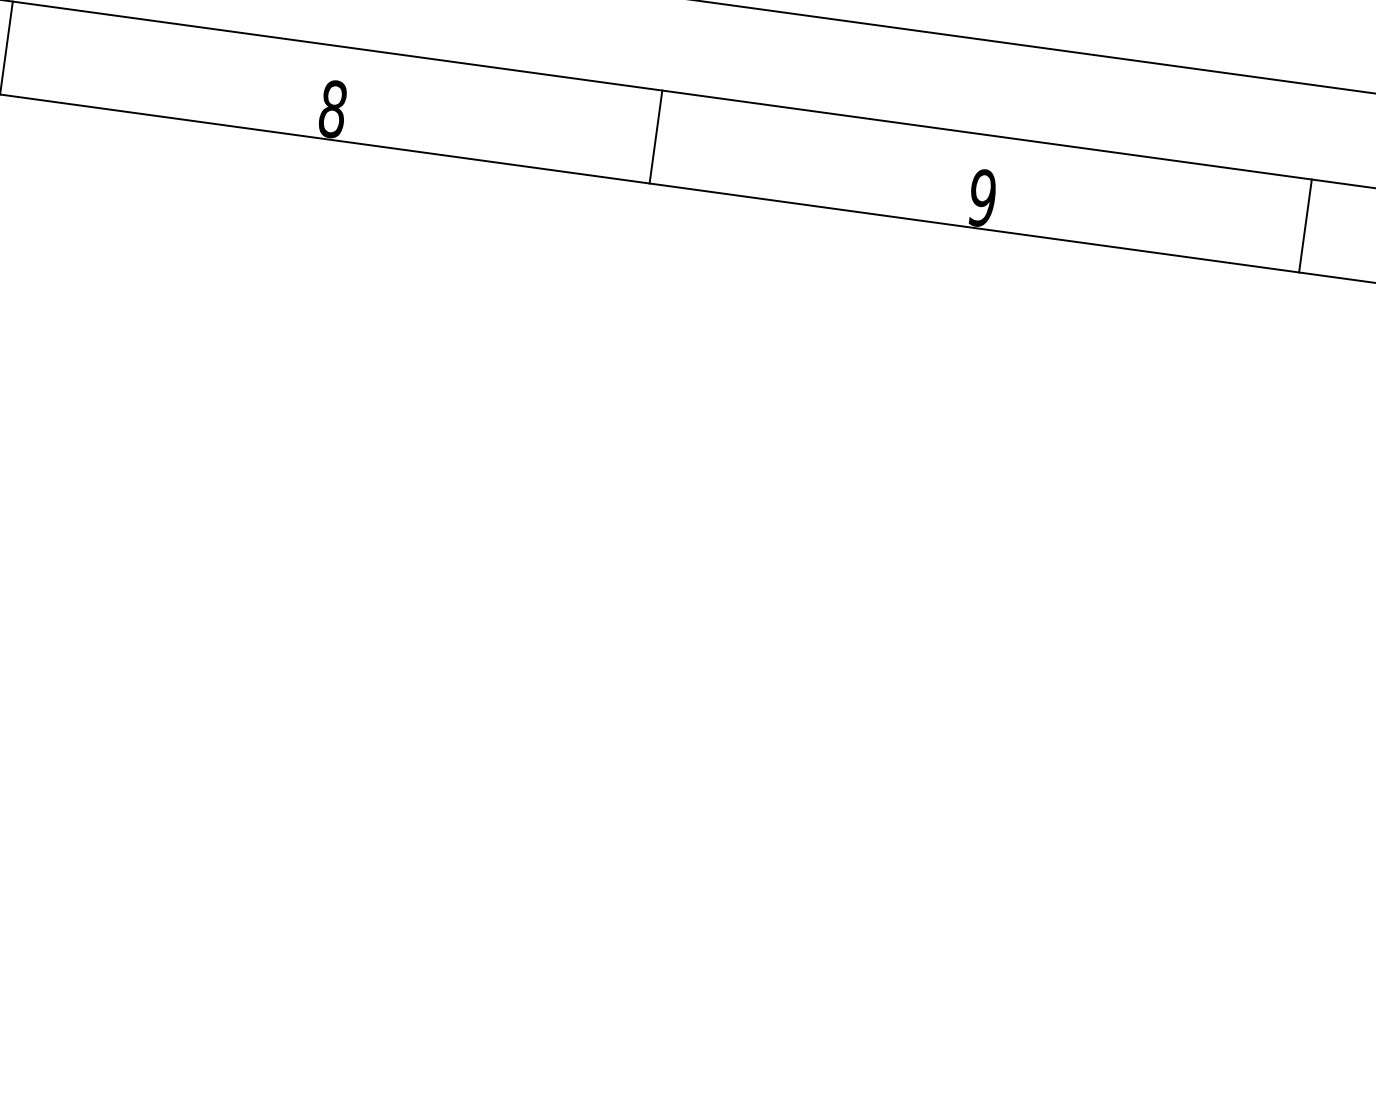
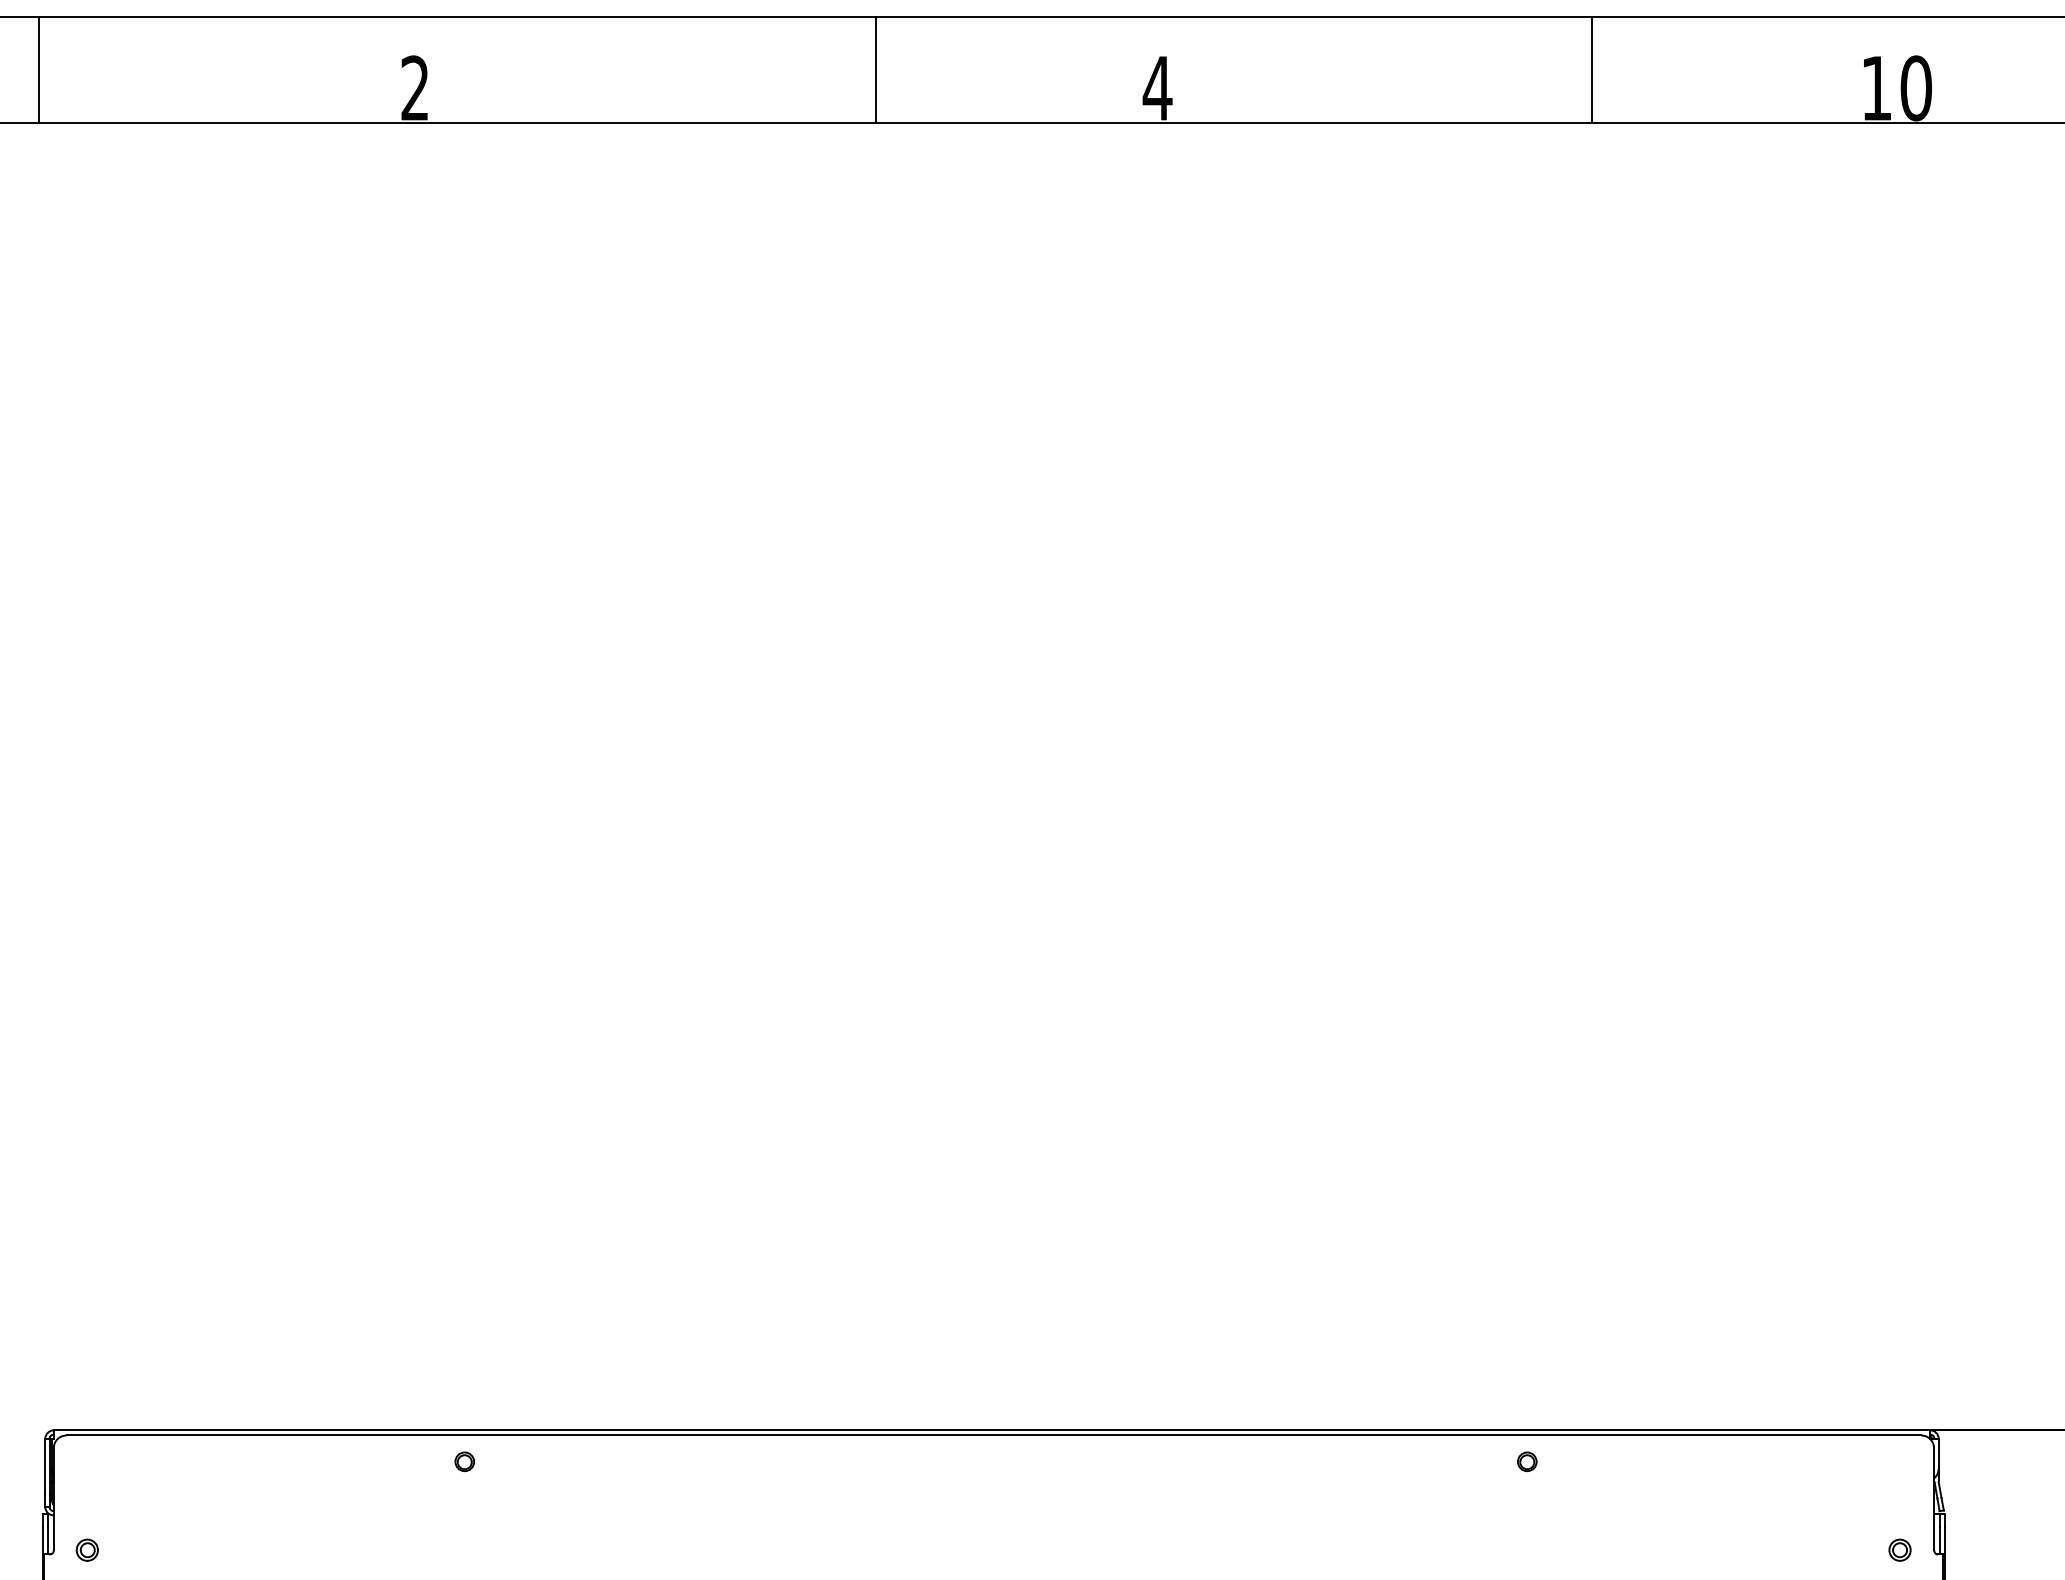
text: (333, 109) -> (415, 88), 8 -> 2
line: (655, 136) -> (875, 69), moved
text: (982, 198) -> (1157, 88), 9 -> 4
line: (1305, 225) -> (1592, 69), moved

